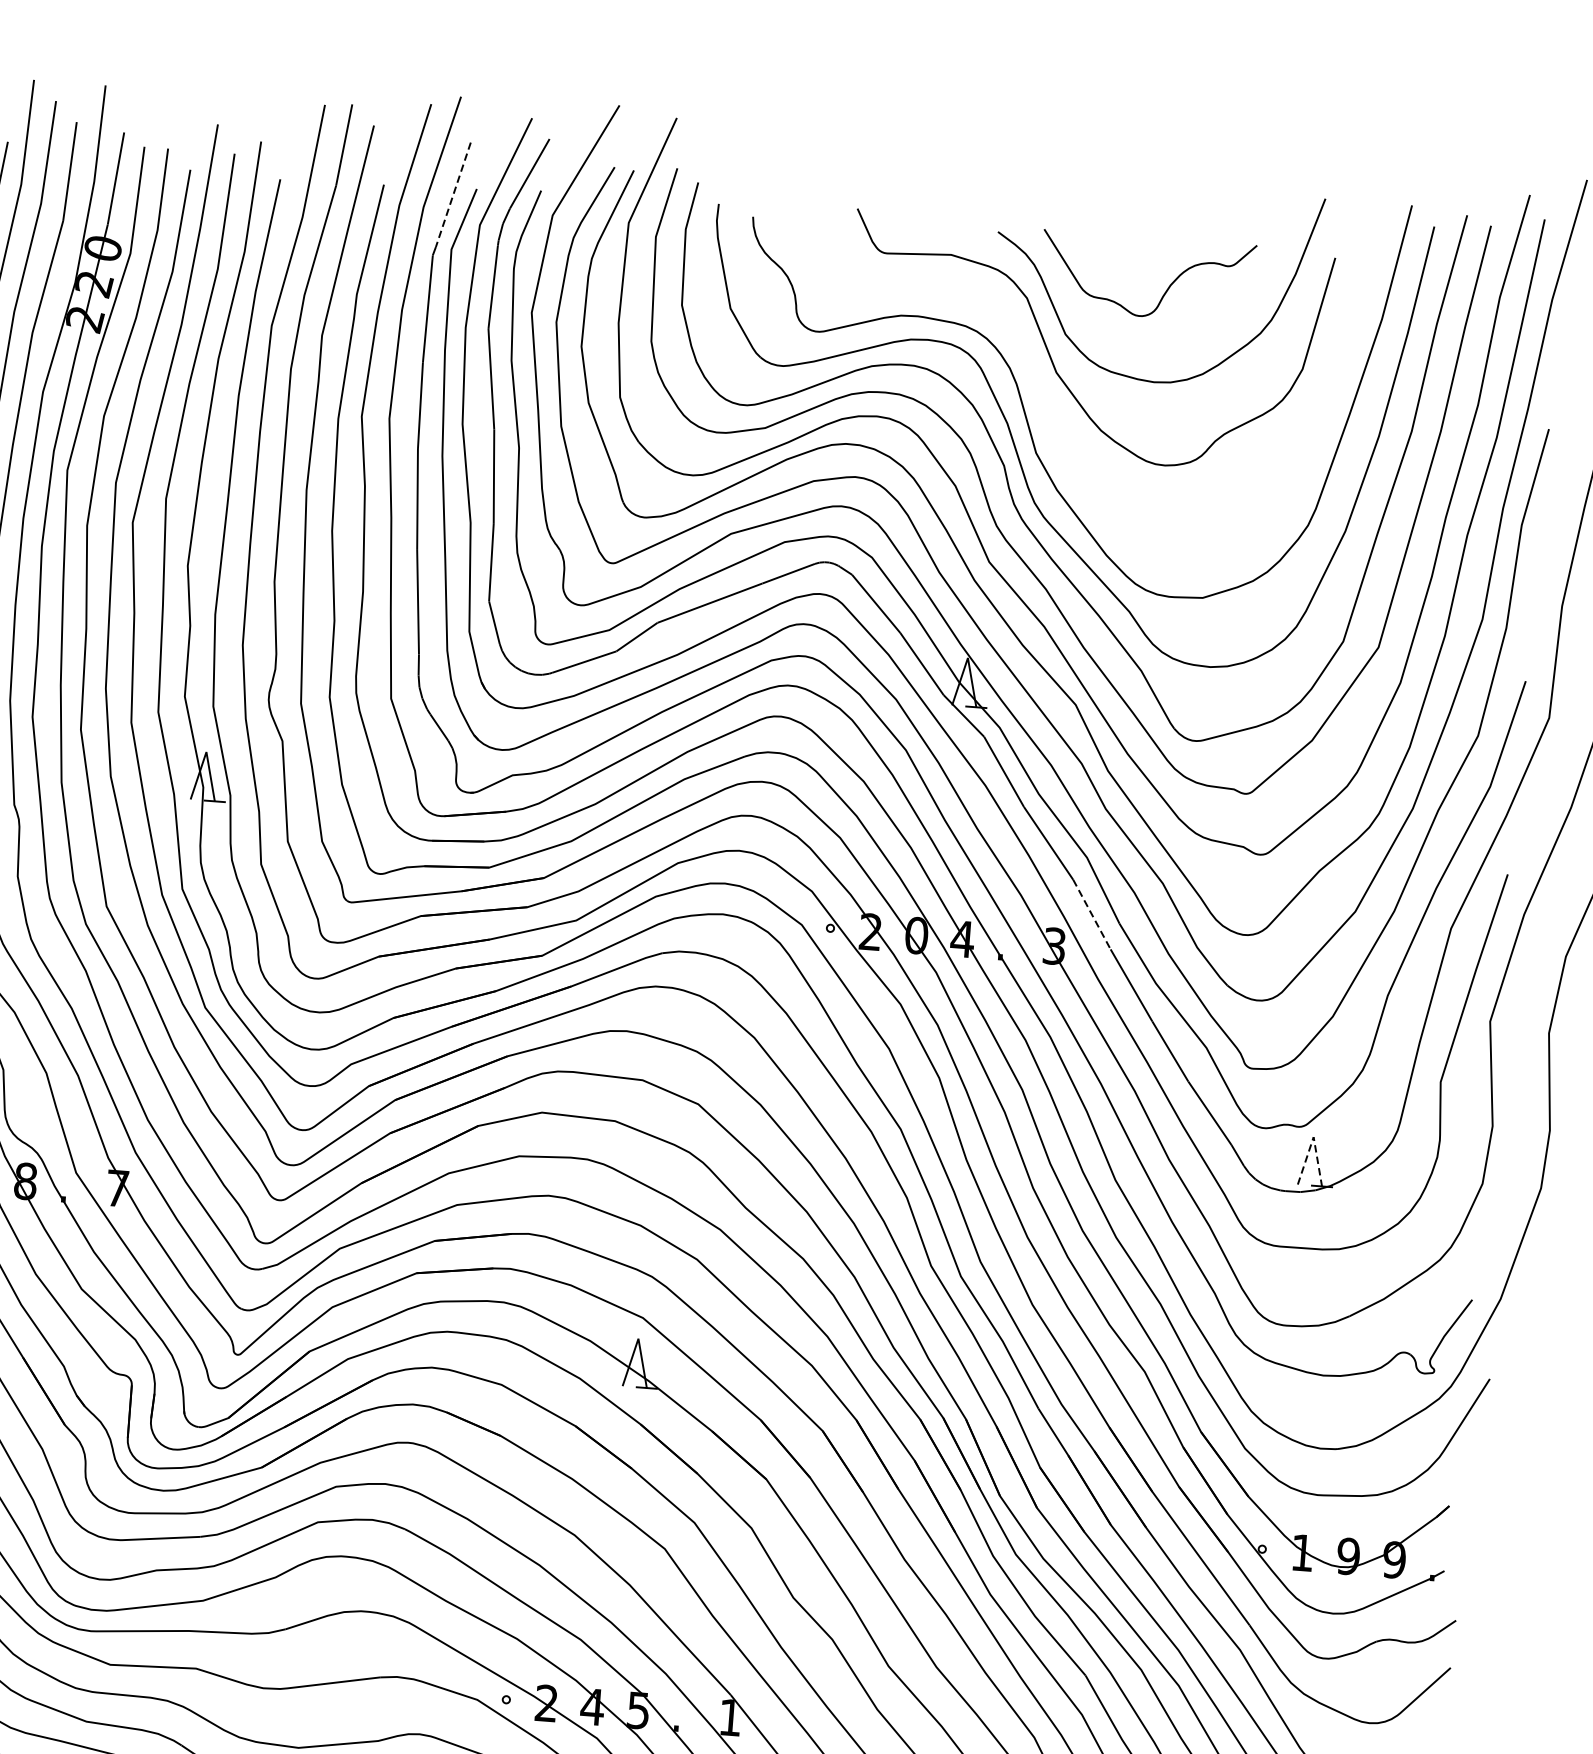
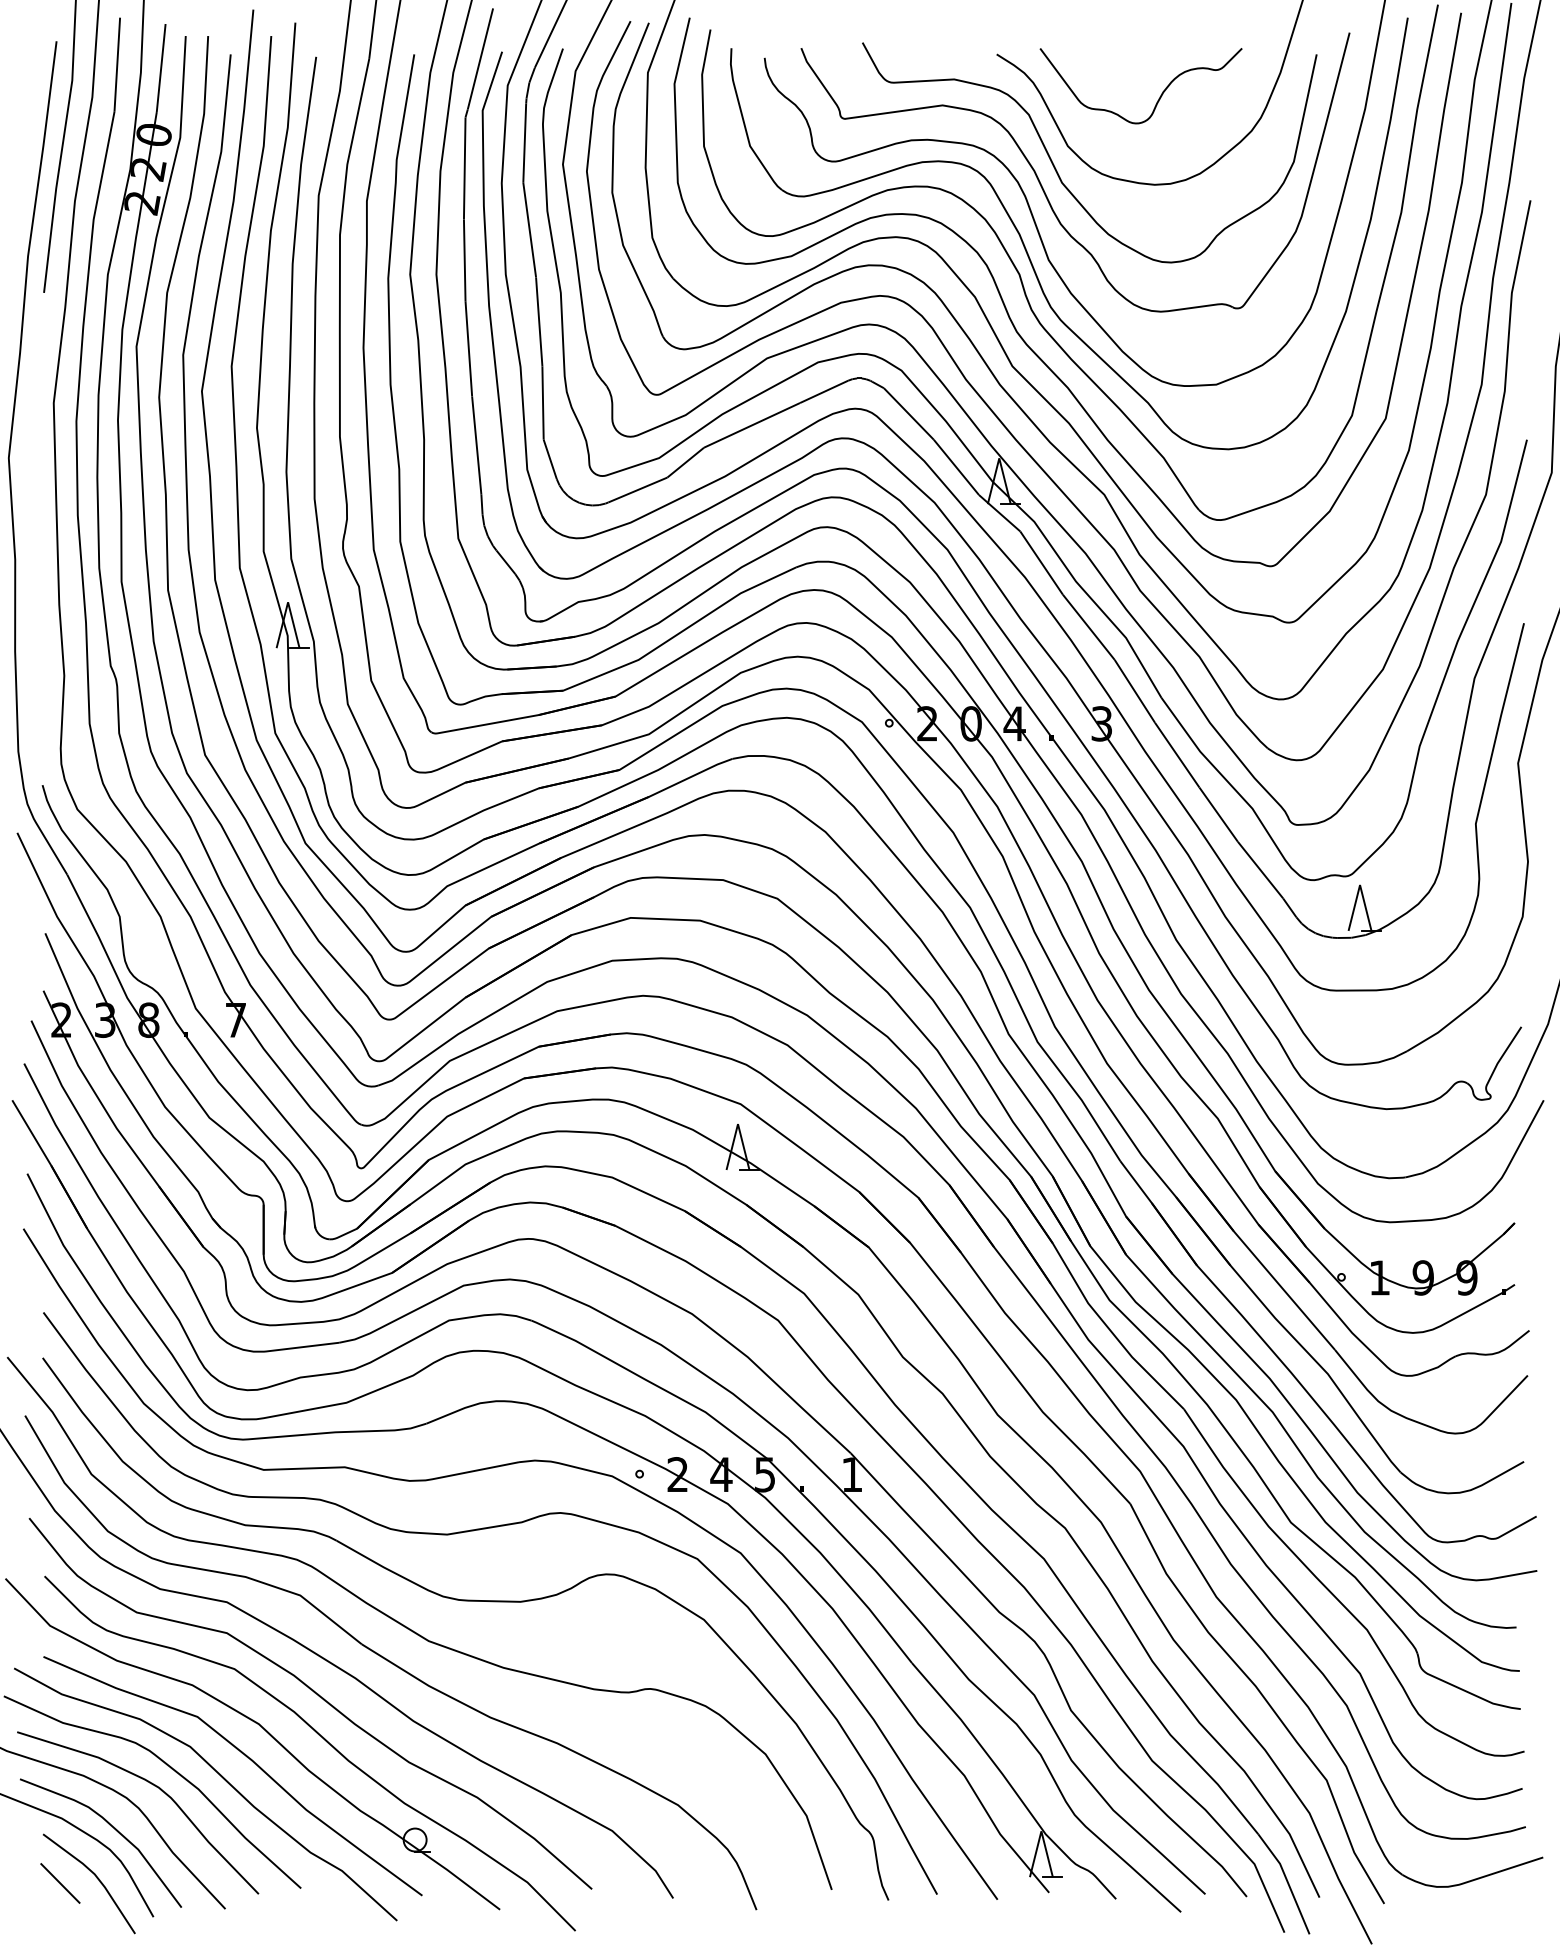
line: (453, 195) -> (480, 59), dashed -> solid
part: (1036, 376) -> (1043, 187), added
line: (1092, 914) -> (1135, 691), dashed -> solid
line: (1314, 1137) -> (1360, 885), dashed -> solid

